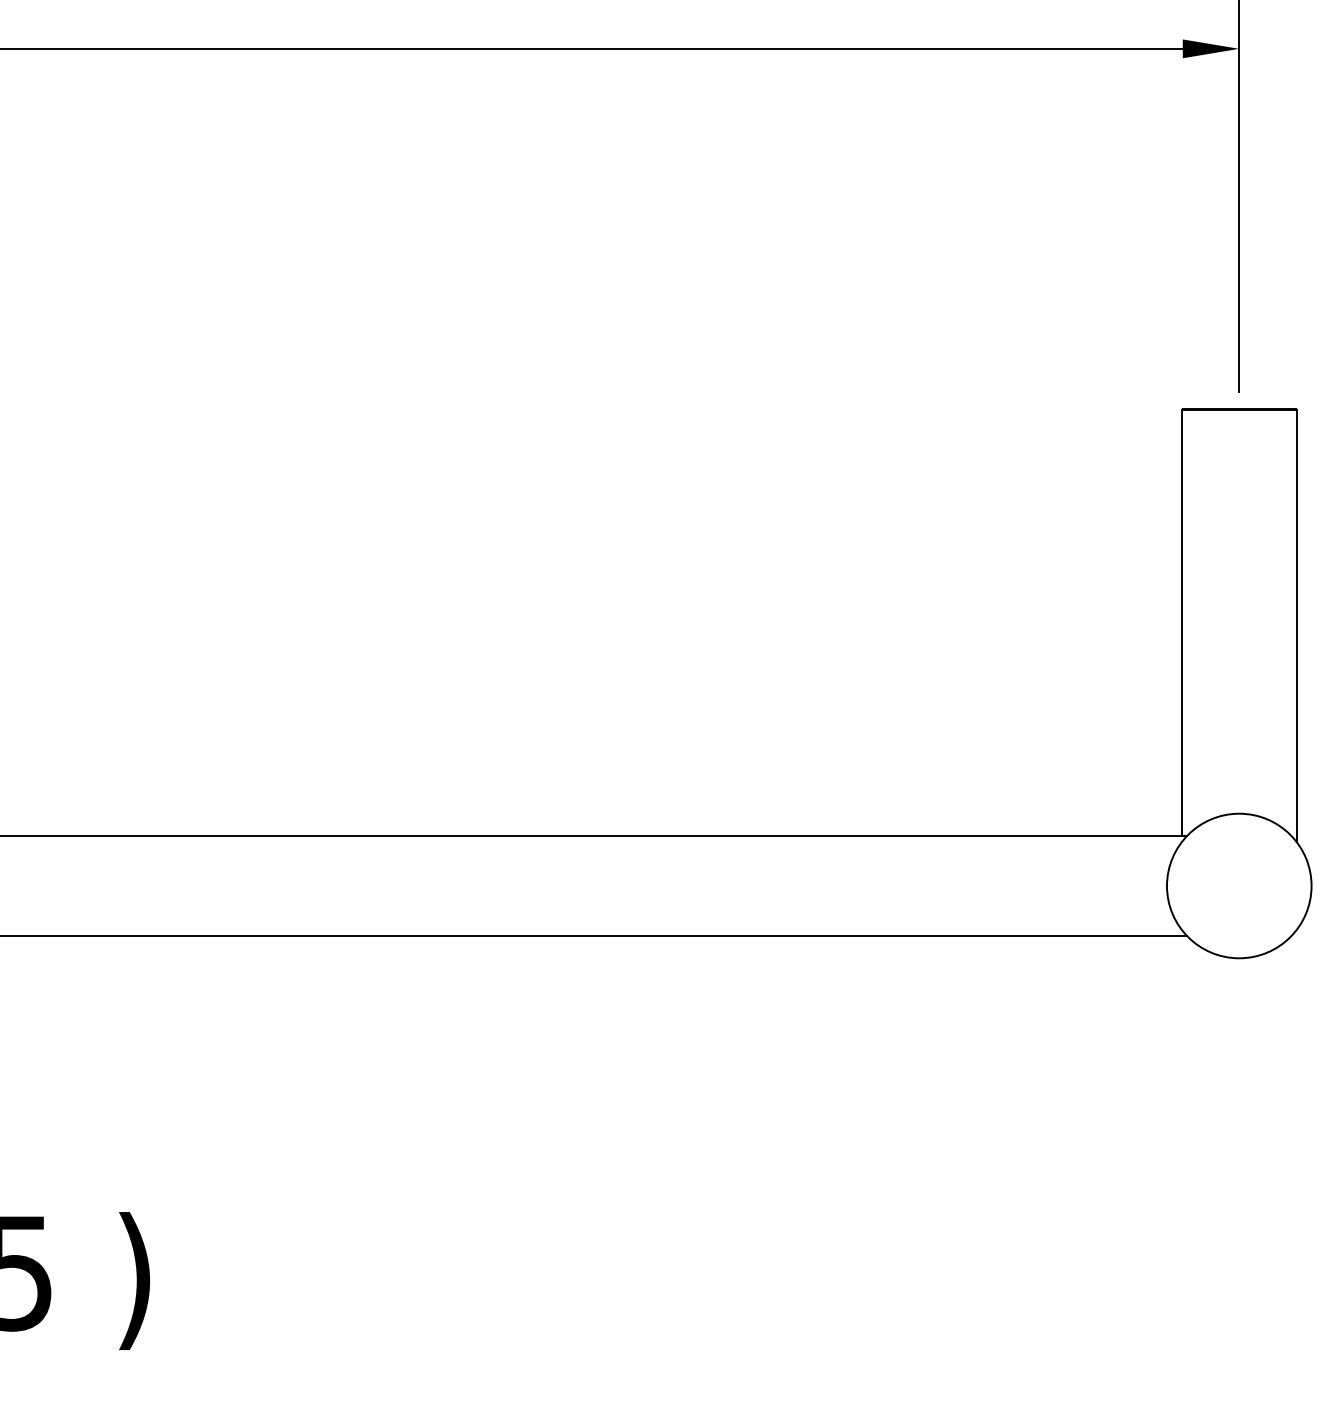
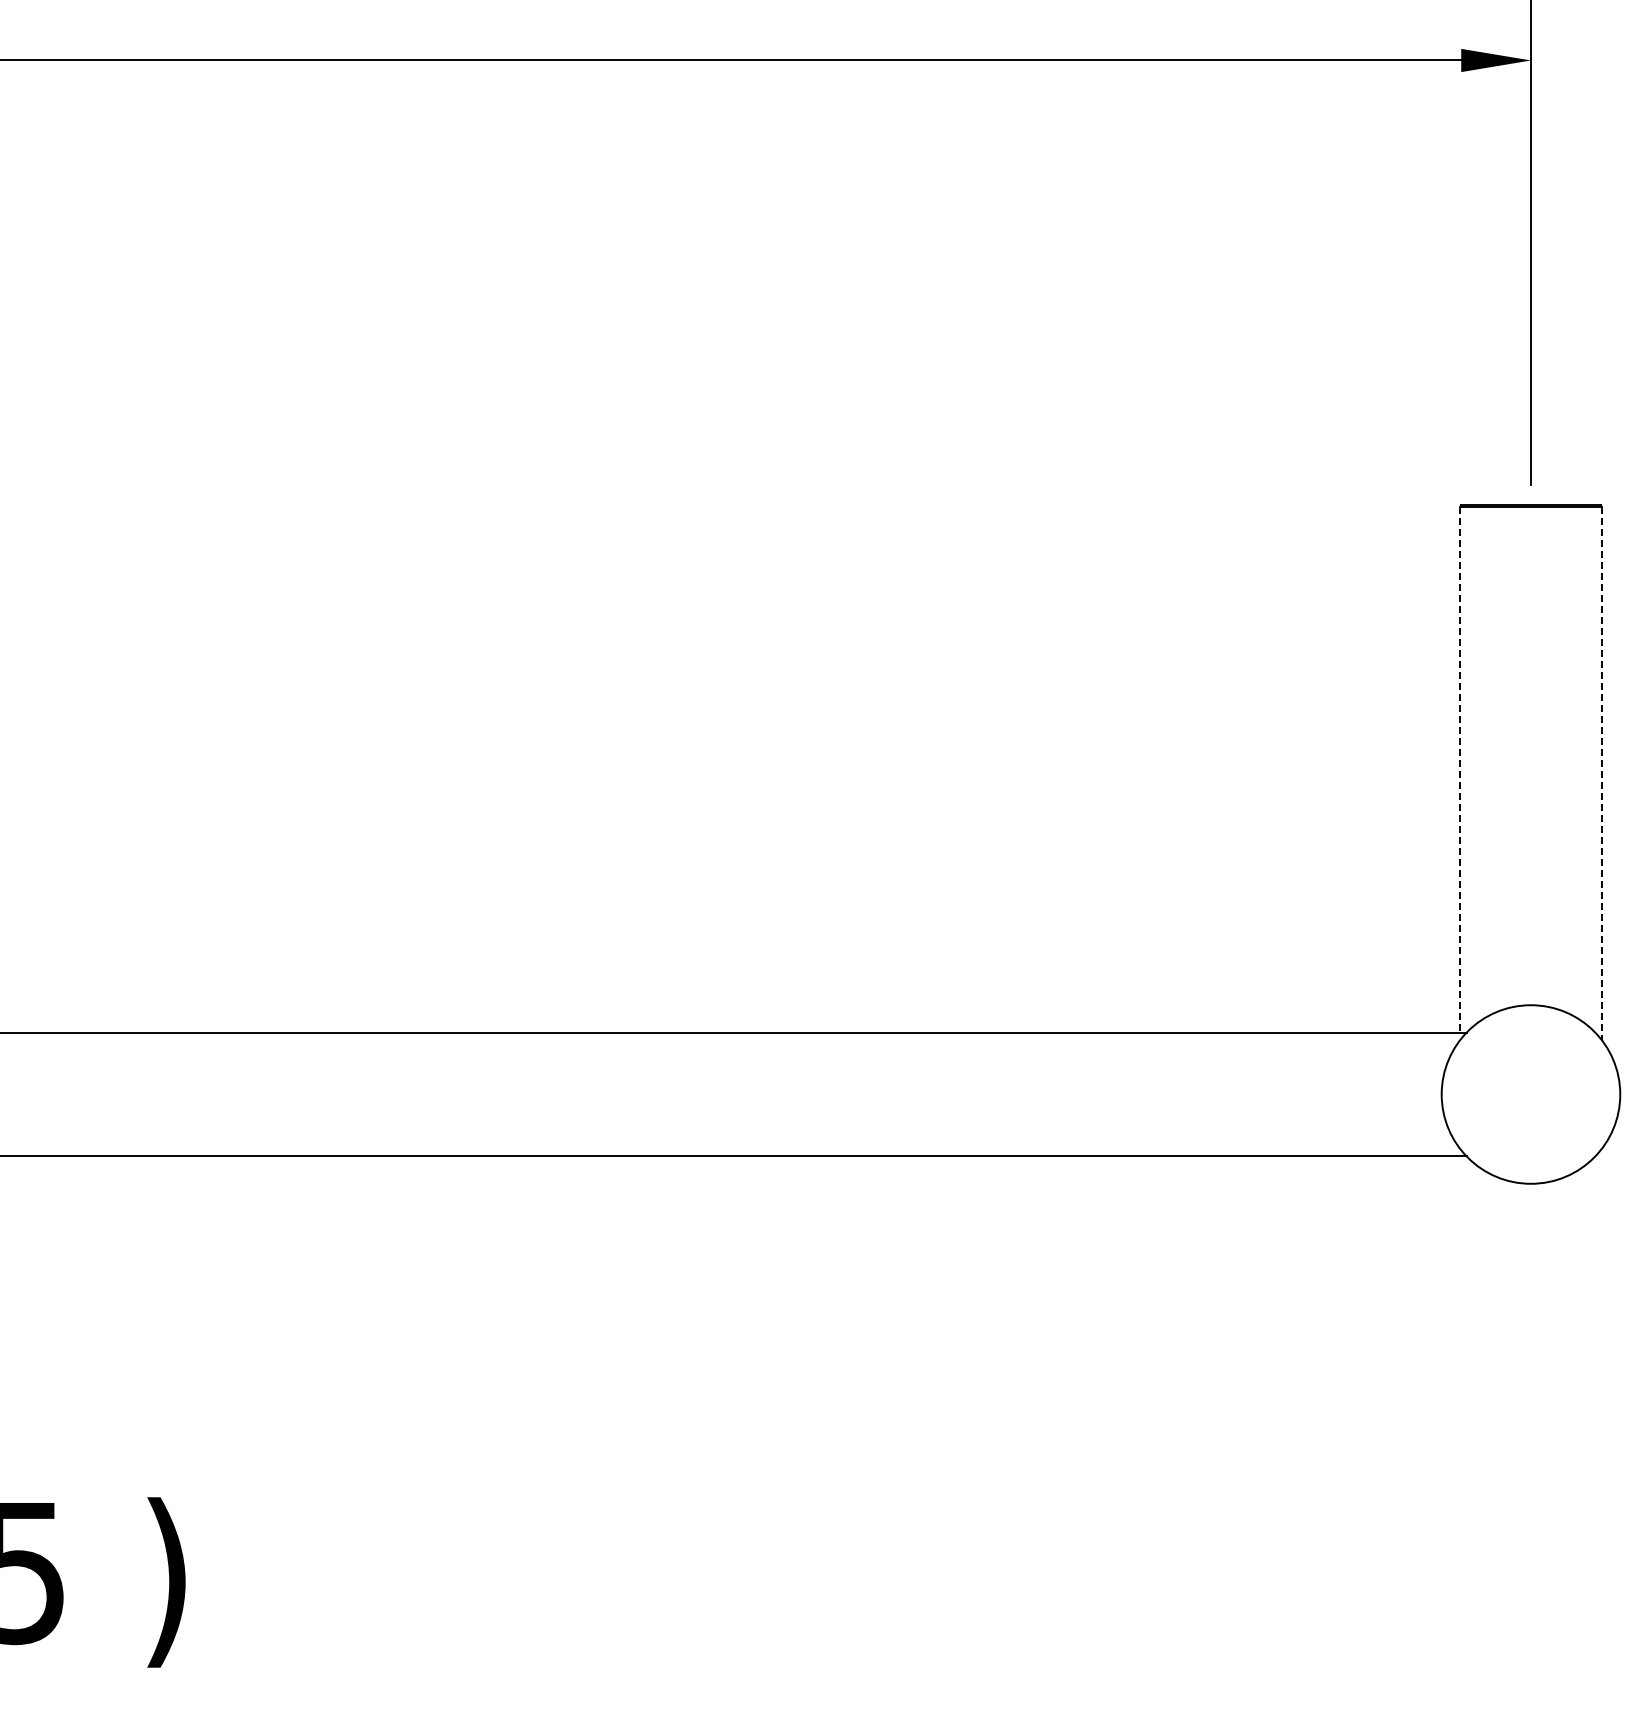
line: (1182, 622) -> (1460, 769), solid -> dashed
line: (1296, 626) -> (1601, 773), solid -> dashed

